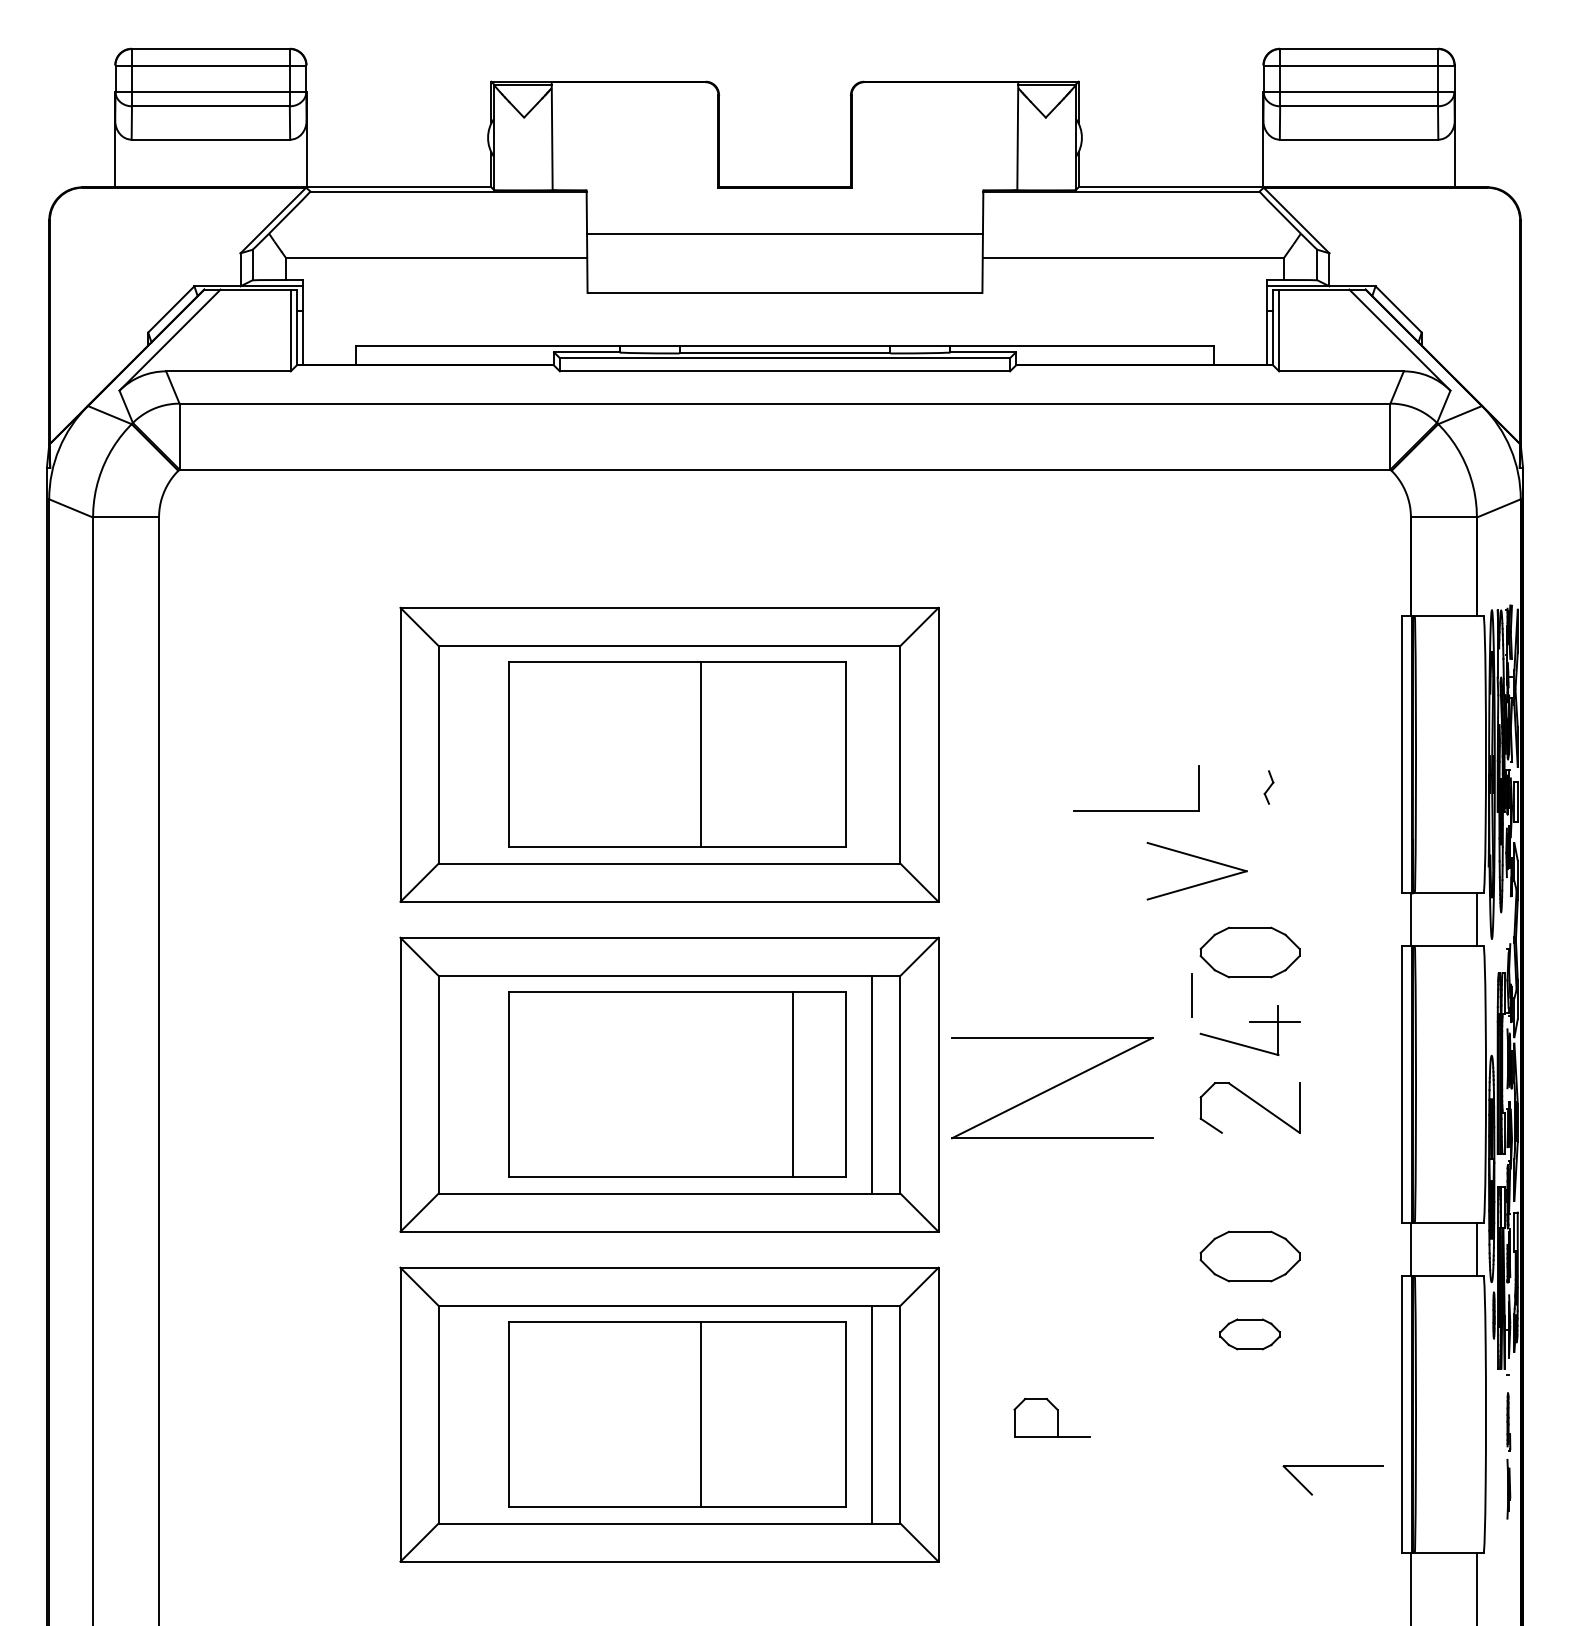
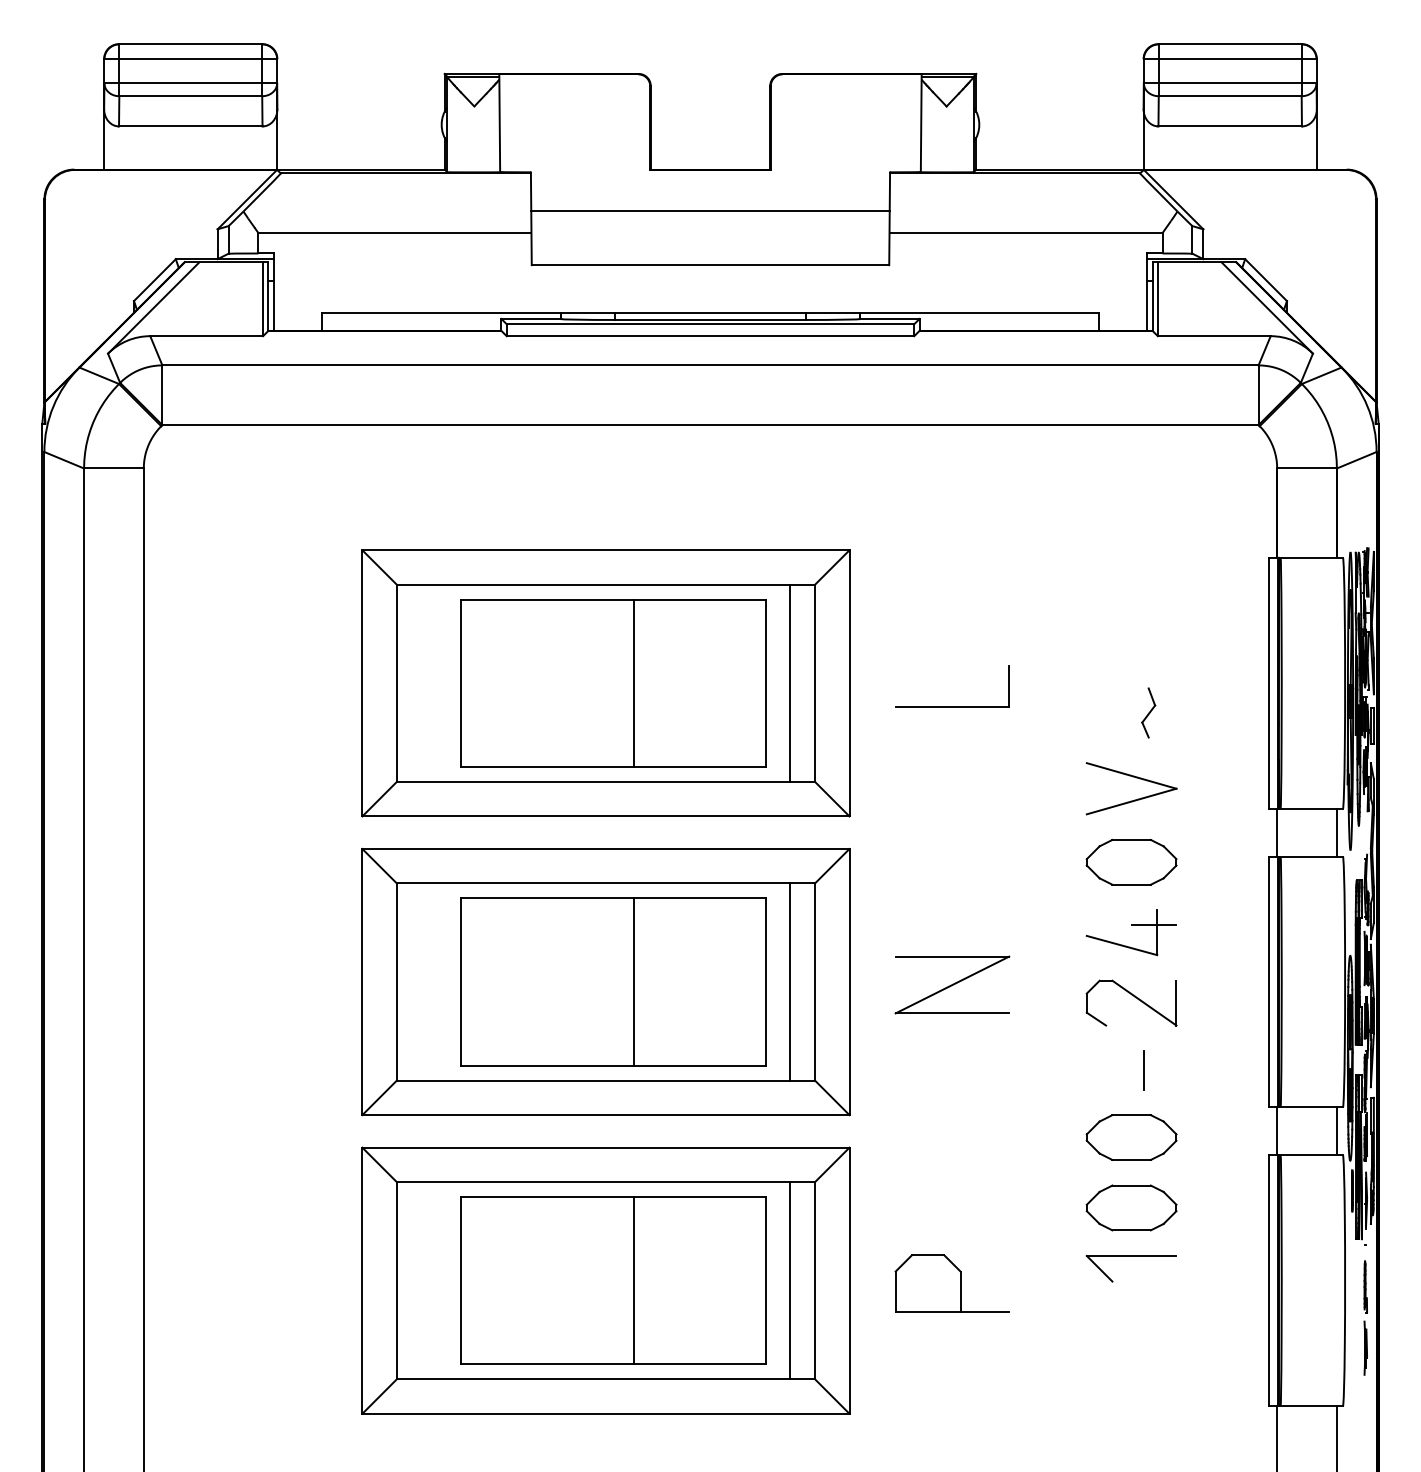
line: (872, 754) -> (789, 683), added
part: (1268, 787) -> (1148, 712), size x1.67
part: (1136, 810) -> (952, 706), moved
part: (1199, 883) -> (1133, 799), moved
line: (1191, 995) -> (1143, 1070), moved
line: (792, 1084) -> (634, 981), moved
part: (1051, 1087) -> (951, 984), size x0.62
part: (1249, 1334) -> (1131, 1208), size x1.67
part: (1051, 1417) -> (951, 1283), size x1.67
part: (1332, 1466) -> (1131, 1256), moved

